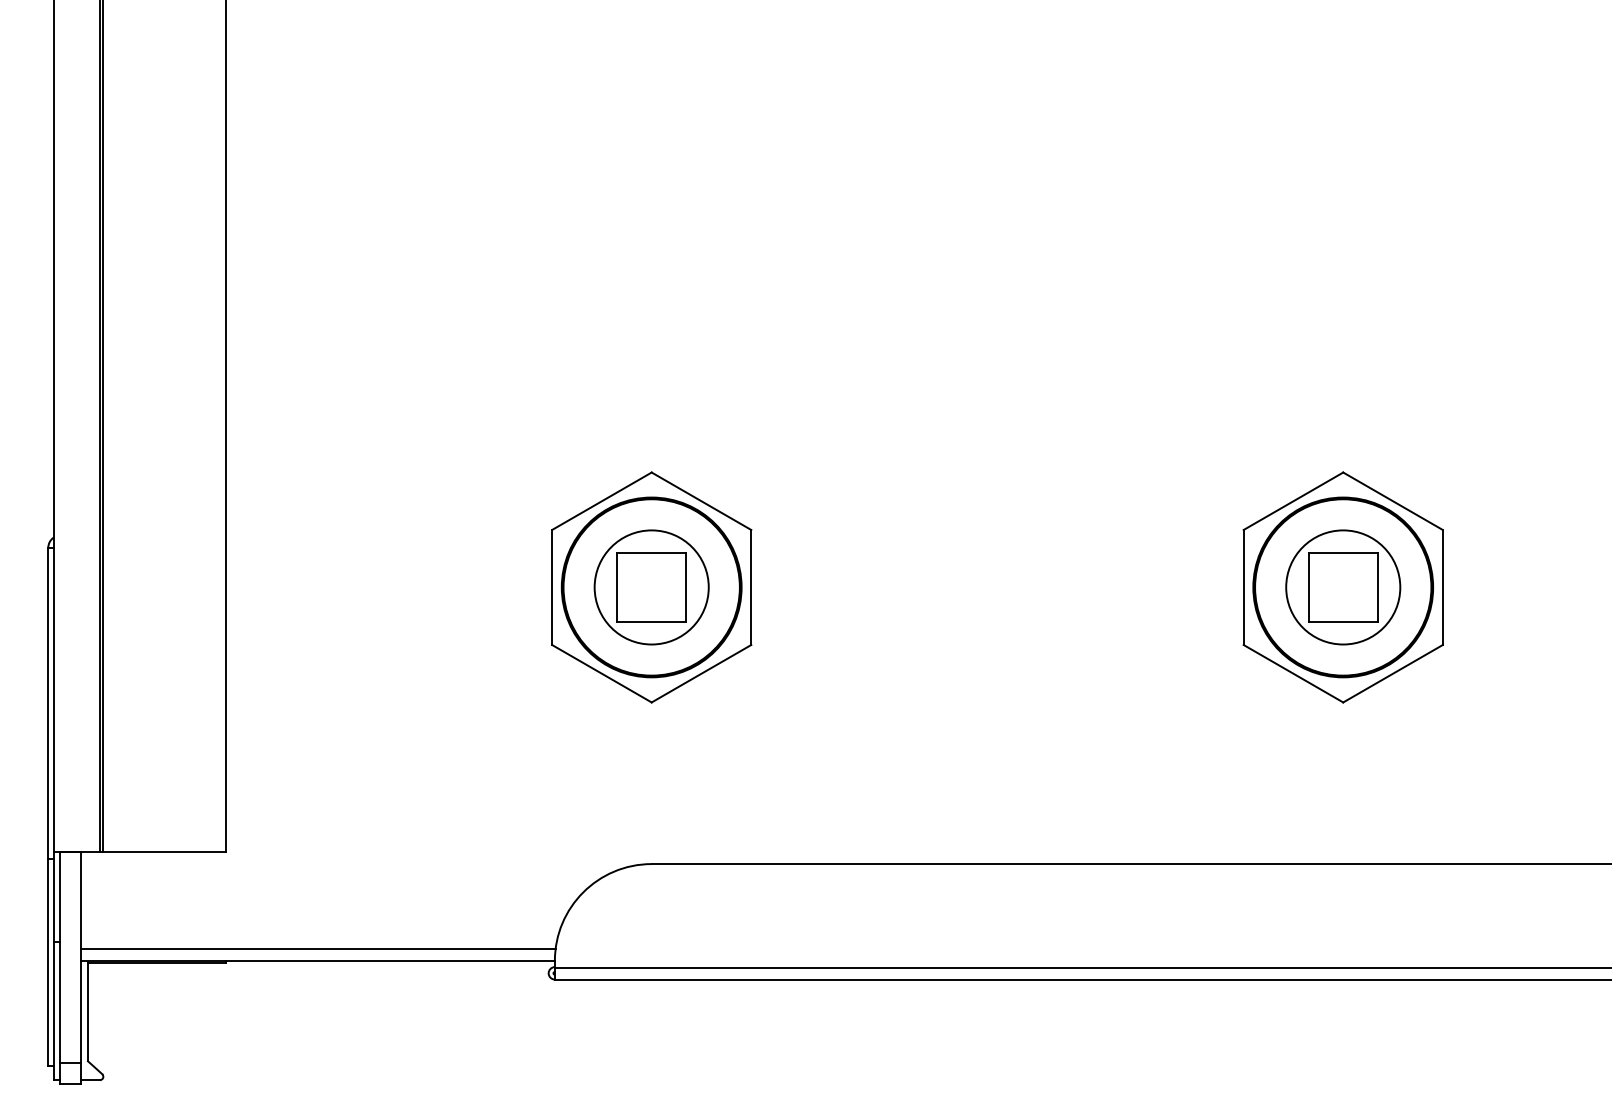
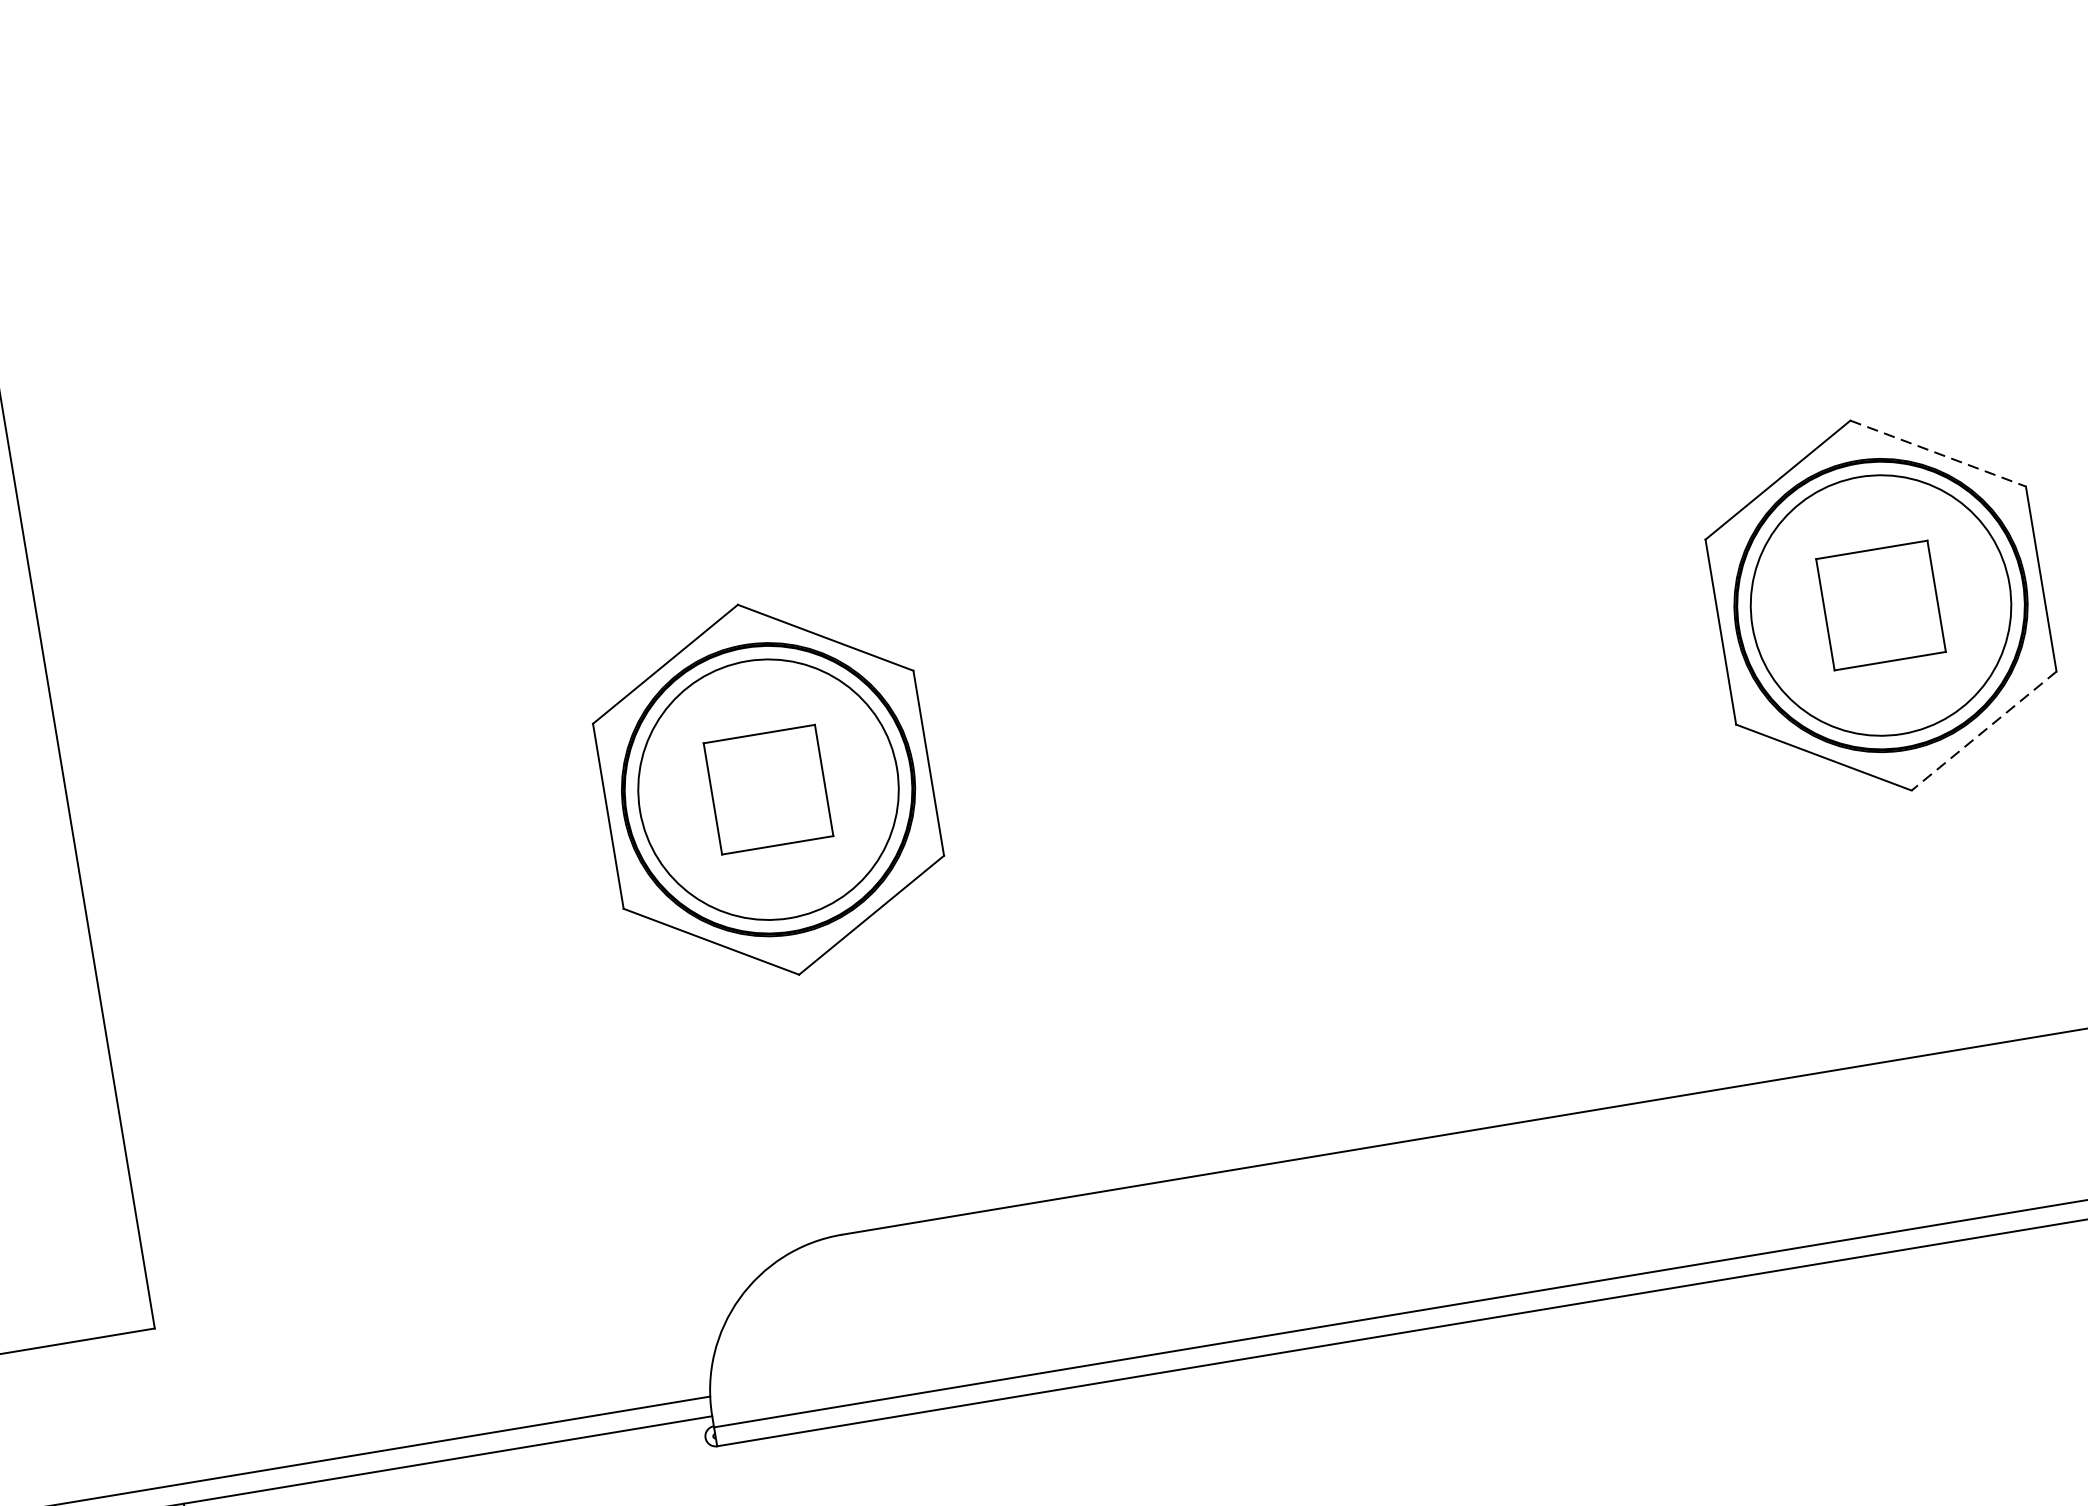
line: (1393, 501) -> (1938, 453), solid -> dashed
circle: (651, 587) -> (768, 789), size x1.4
circle: (1343, 587) -> (1881, 605), size x1.4
line: (1392, 673) -> (1983, 730), solid -> dashed

